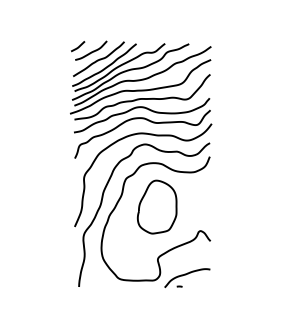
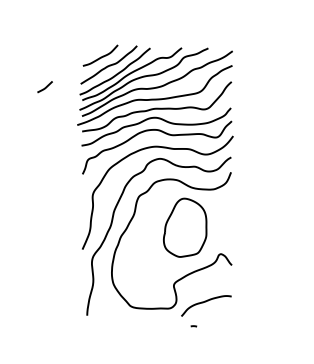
curve: (77, 46) -> (44, 87), moved
part: (157, 206) -> (185, 227), moved
curve: (179, 286) -> (193, 326), moved

